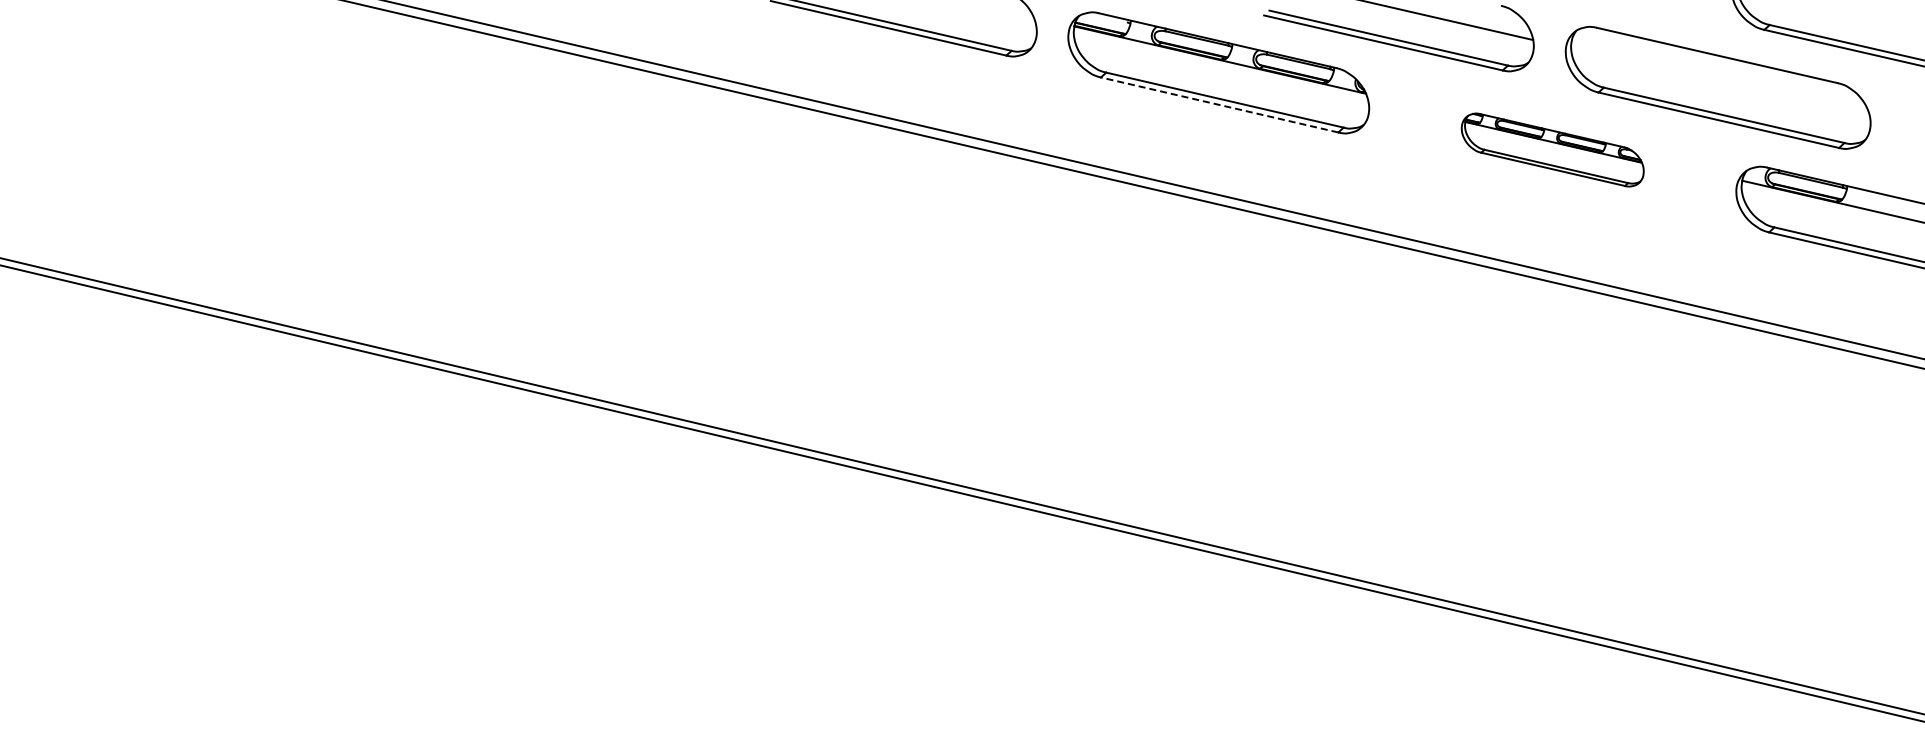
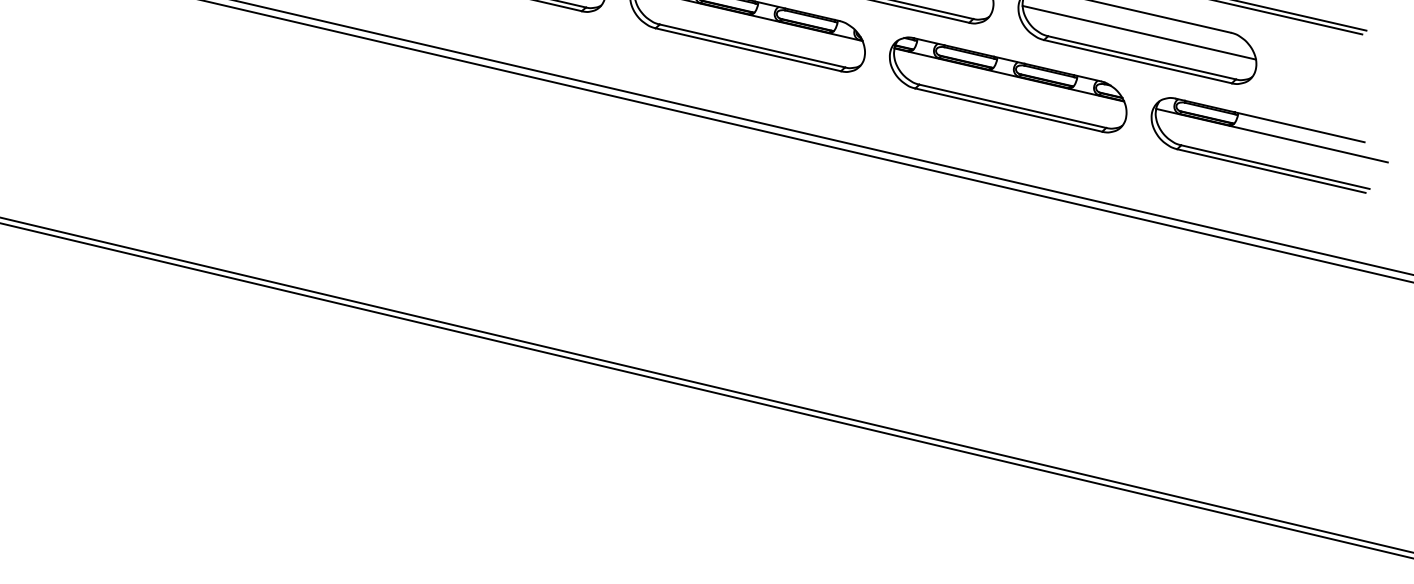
line: (1720, 82) -> (1139, 32), added
line: (1219, 104) -> (748, 49), dashed -> solid
part: (1552, 149) -> (1008, 84), size x1.67

